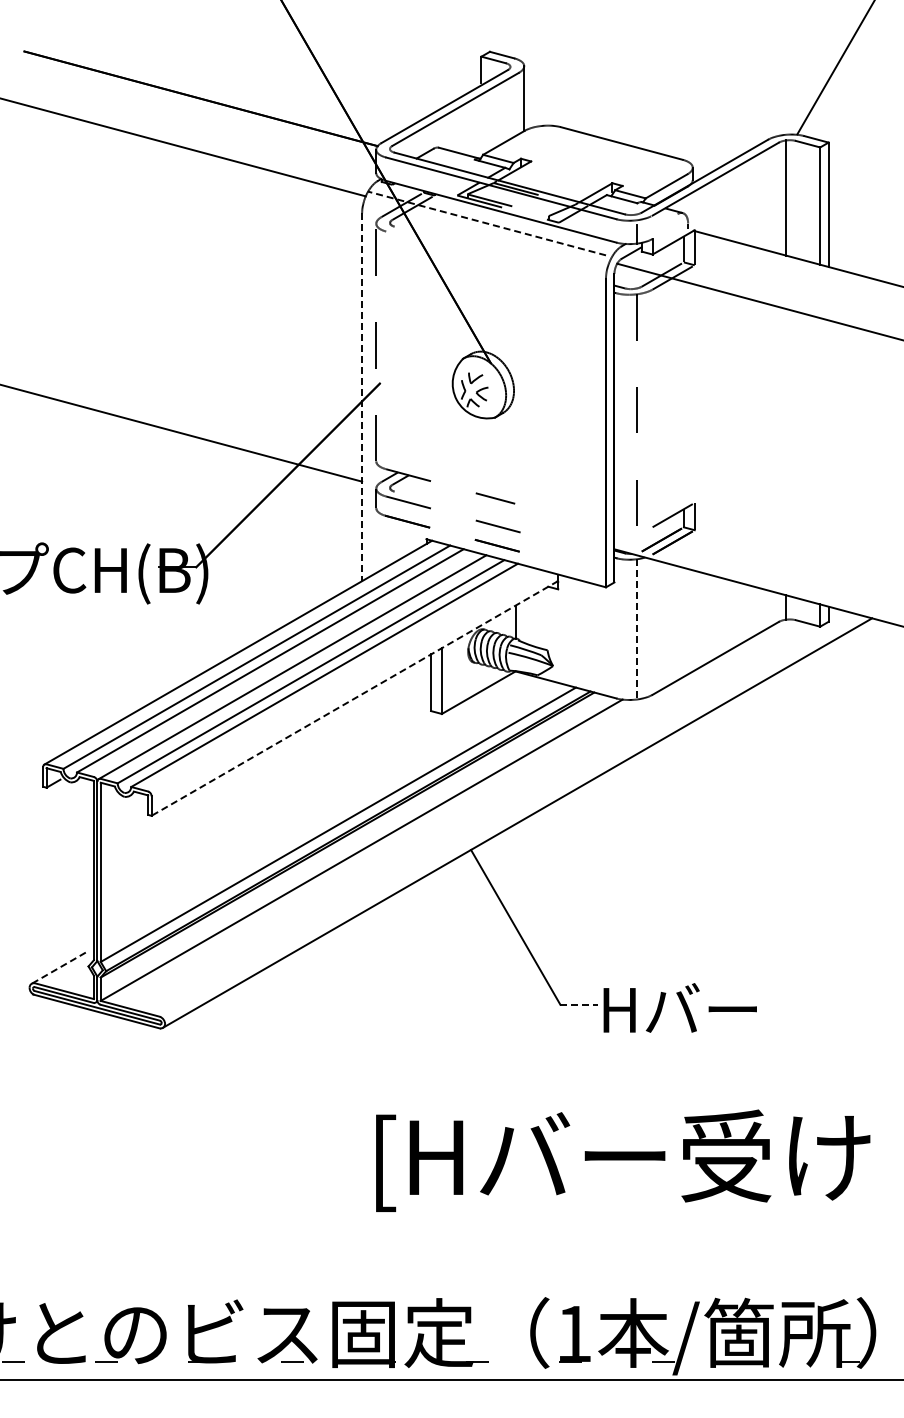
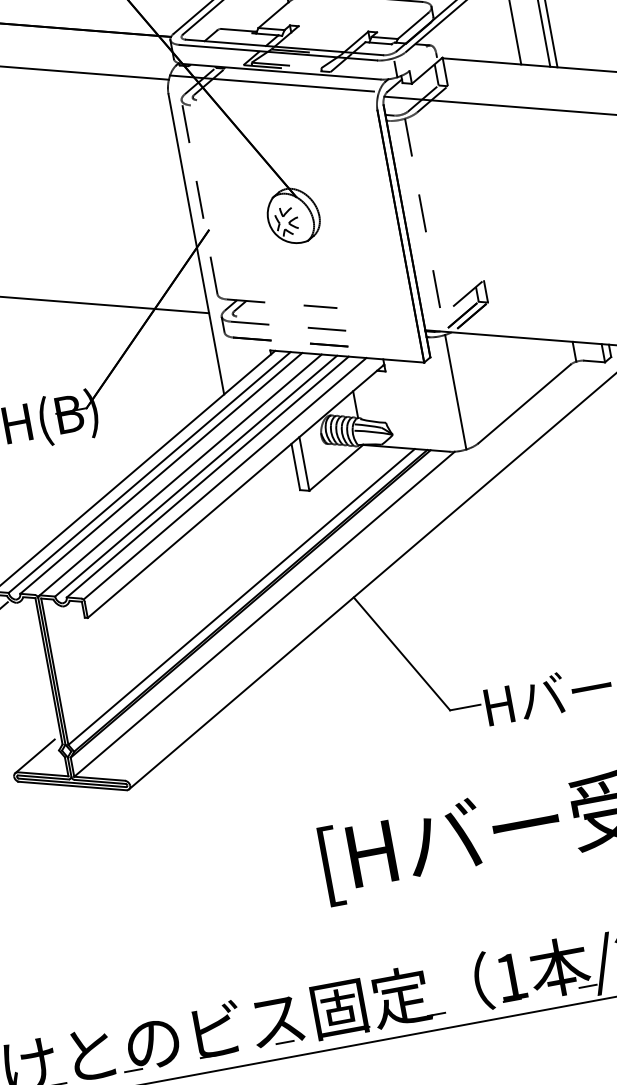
line: (486, 223) -> (271, 83), dashed -> solid
line: (362, 397) -> (196, 244), dashed -> solid
line: (636, 629) -> (455, 392), dashed -> solid
line: (344, 680) -> (224, 478), added
line: (354, 698) -> (235, 491), dashed -> solid
line: (58, 968) -> (34, 756), dashed -> solid
line: (578, 1004) -> (464, 707), dashed -> solid

